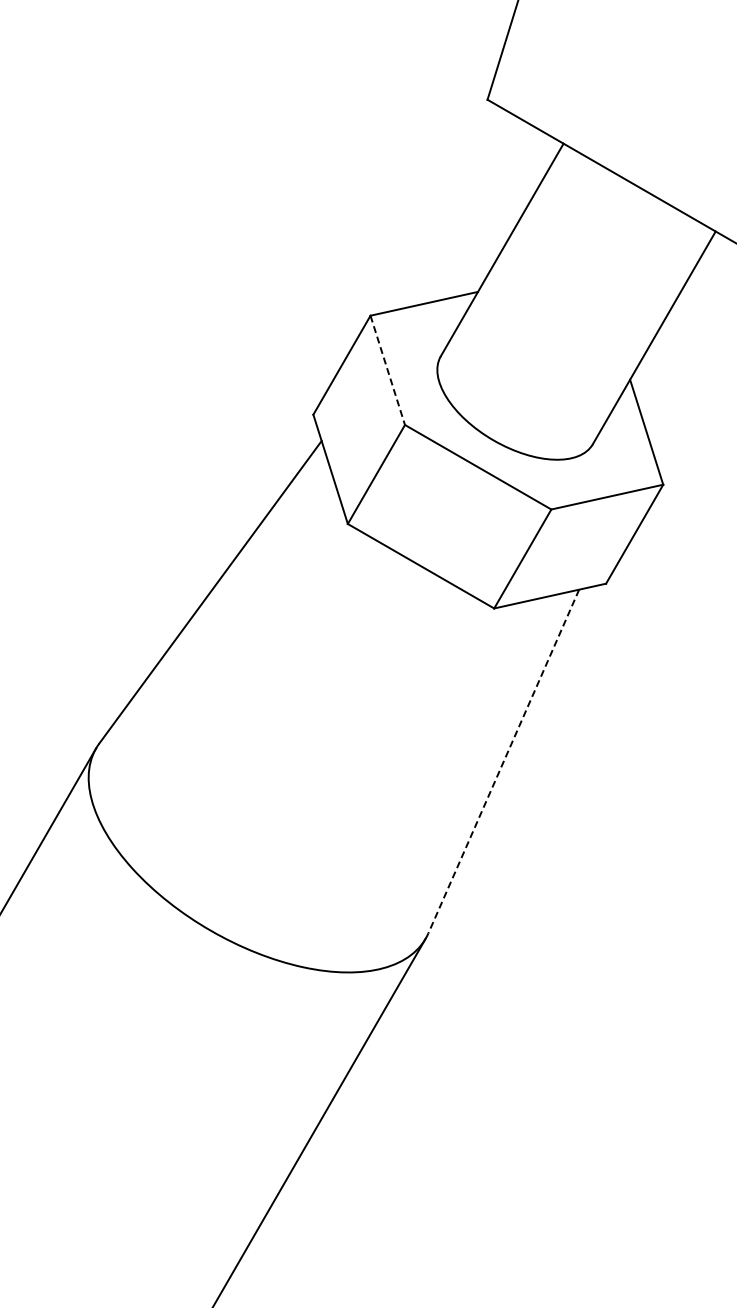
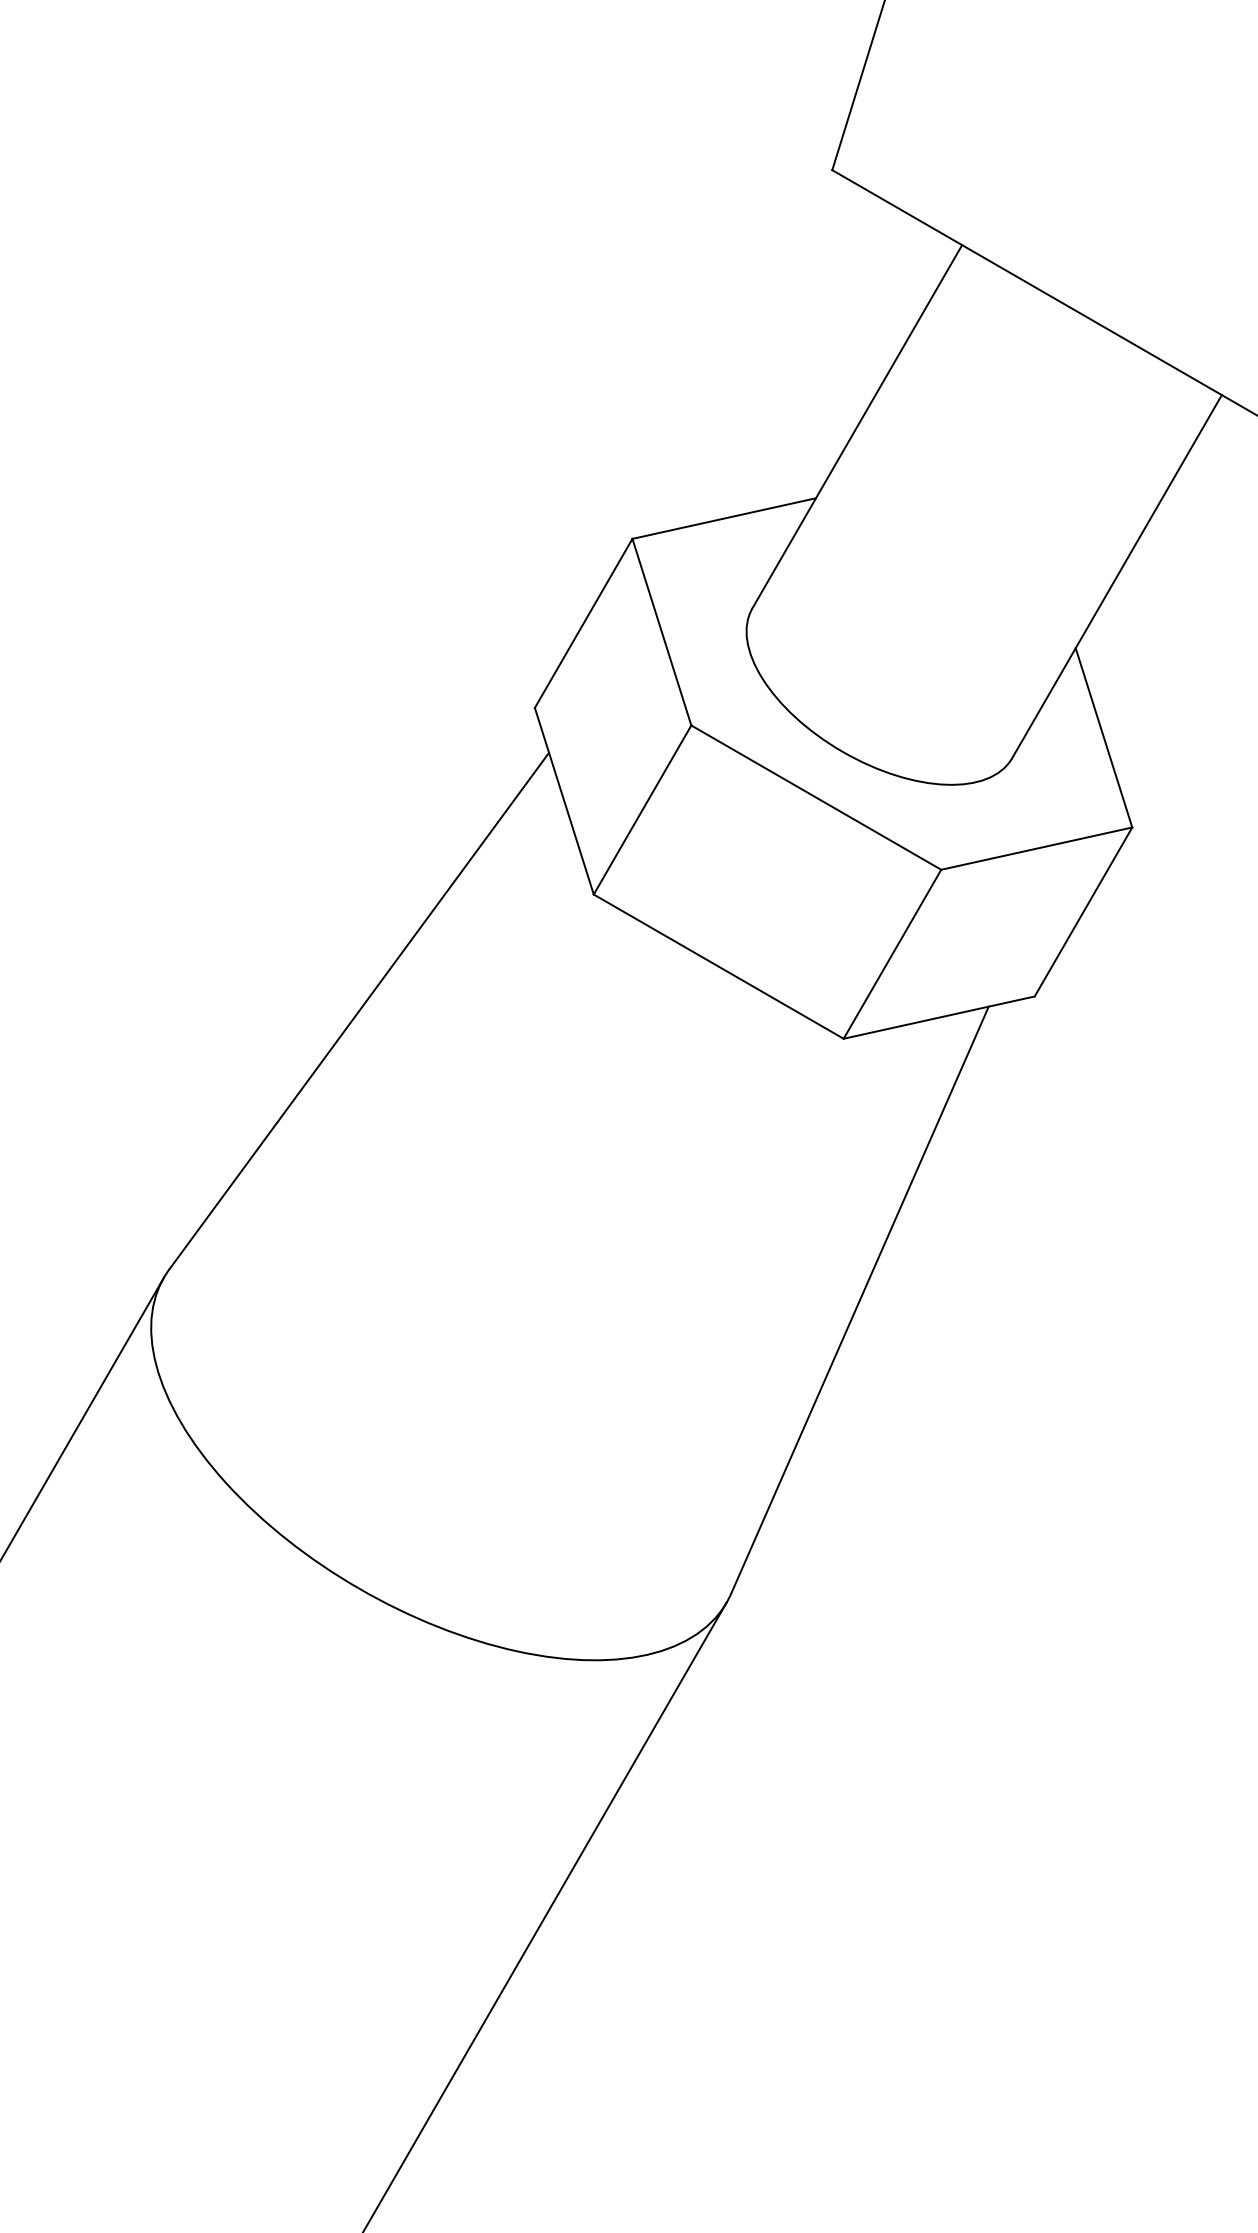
line: (387, 370) -> (661, 632), dashed -> solid
line: (503, 761) -> (859, 1300), dashed -> solid

